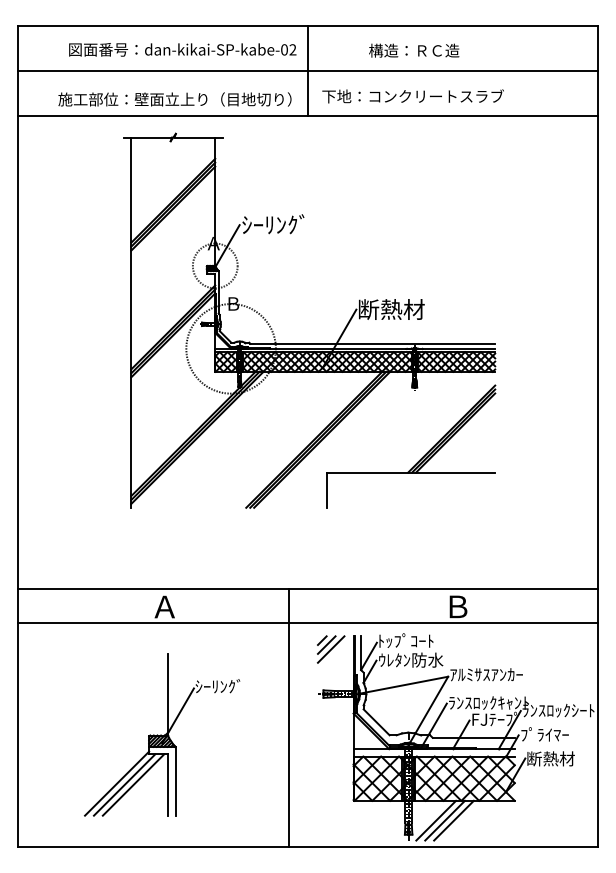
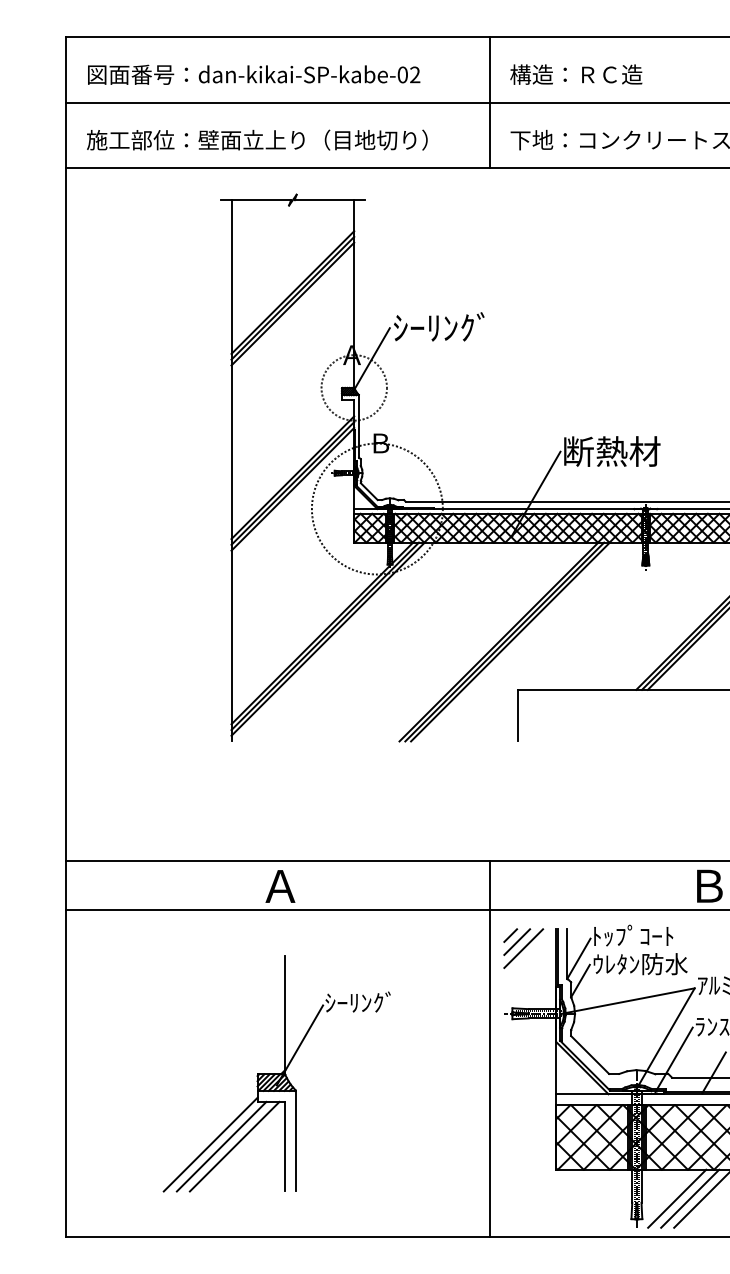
text: (182, 49) -> (253, 74), moved
text: (414, 50) -> (576, 74), moved
text: (174, 99) -> (256, 140), moved
line: (289, 717) -> (490, 1047), moved

